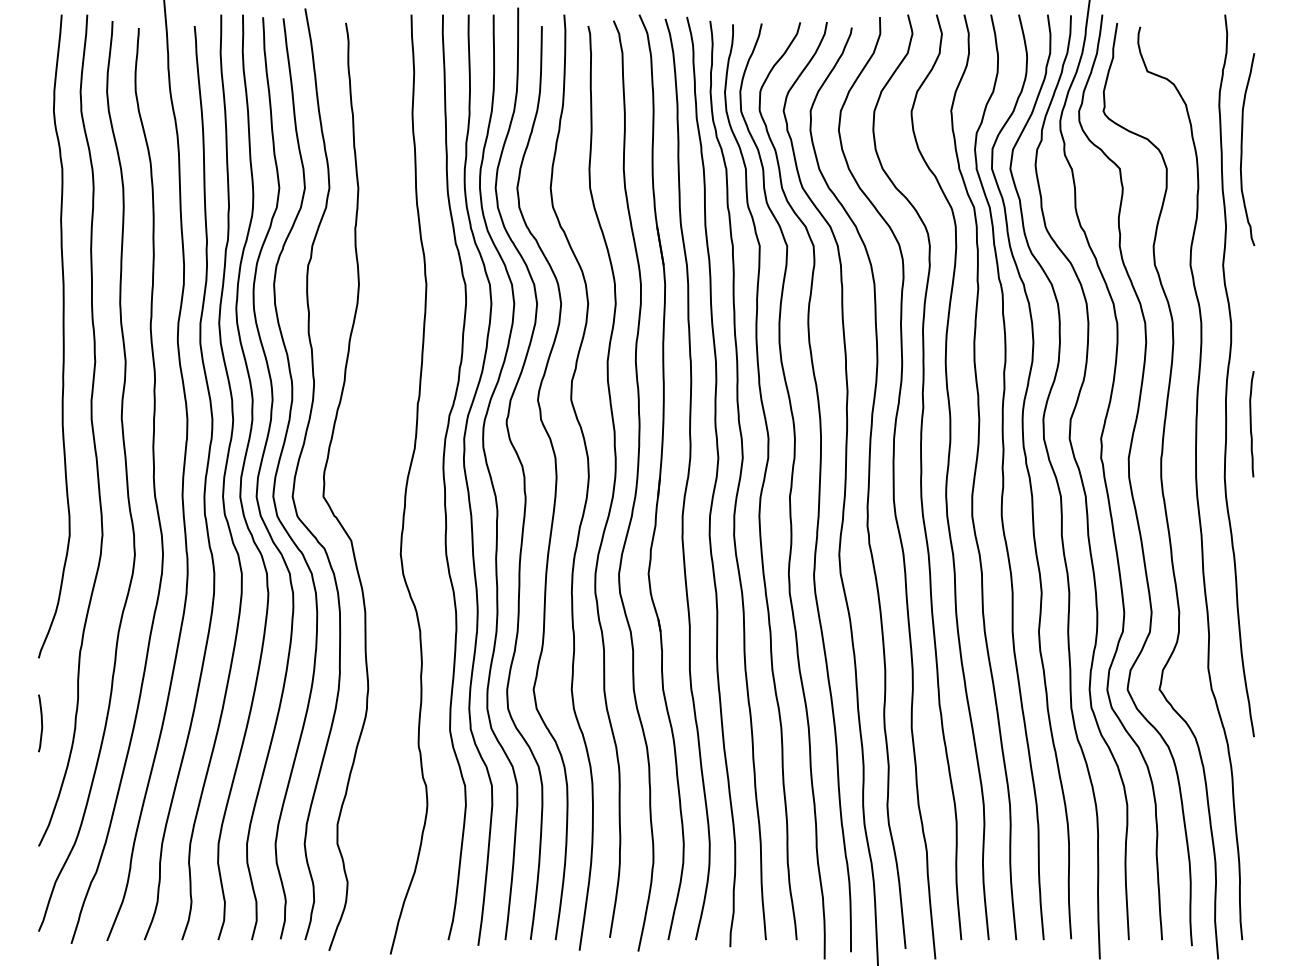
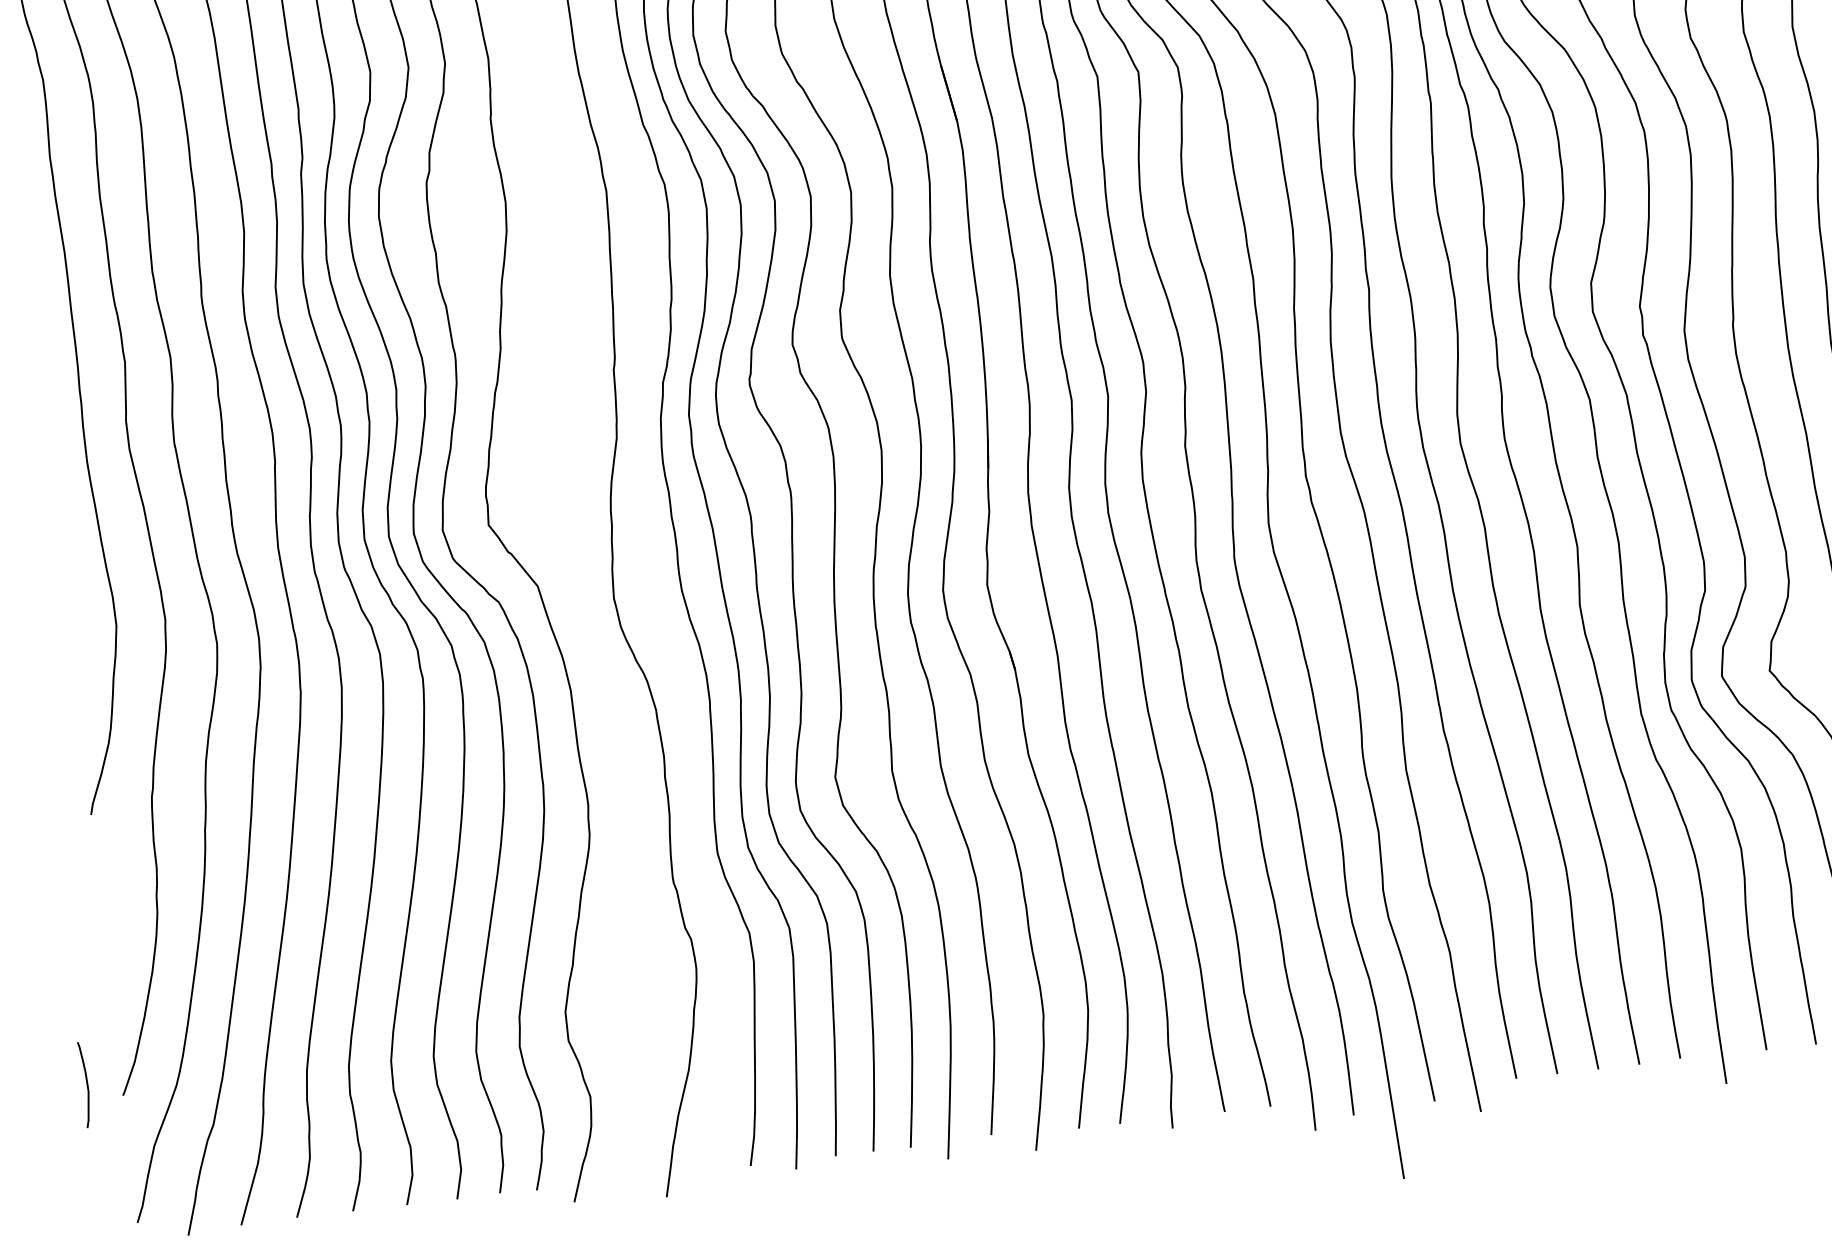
curve: (41, 723) -> (86, 1084), moved

